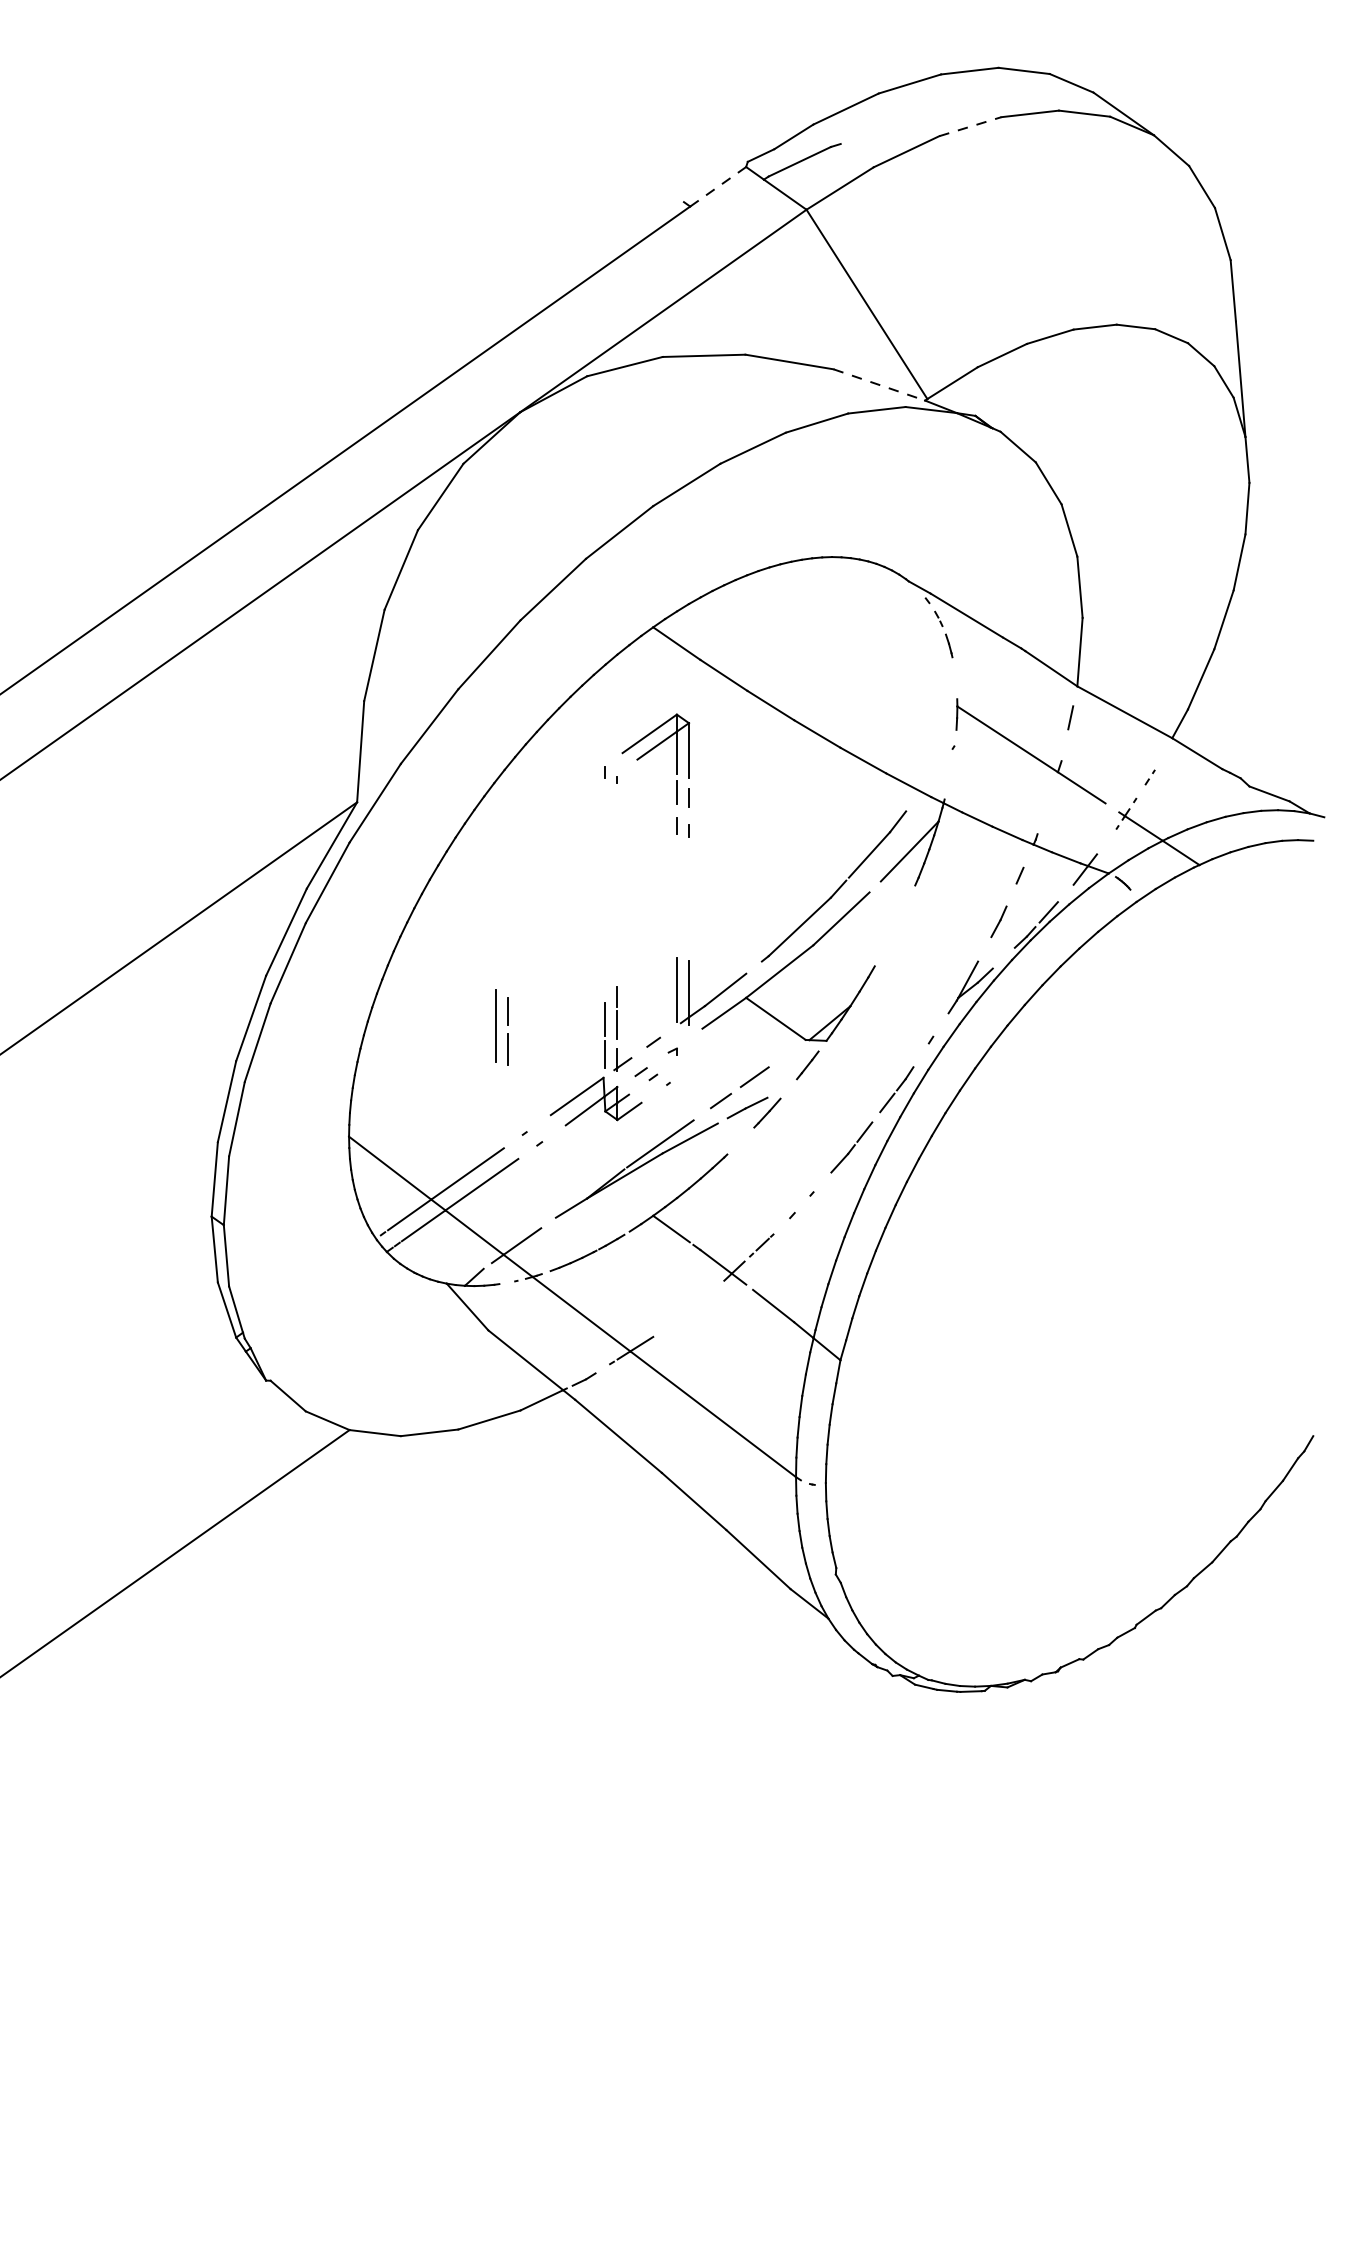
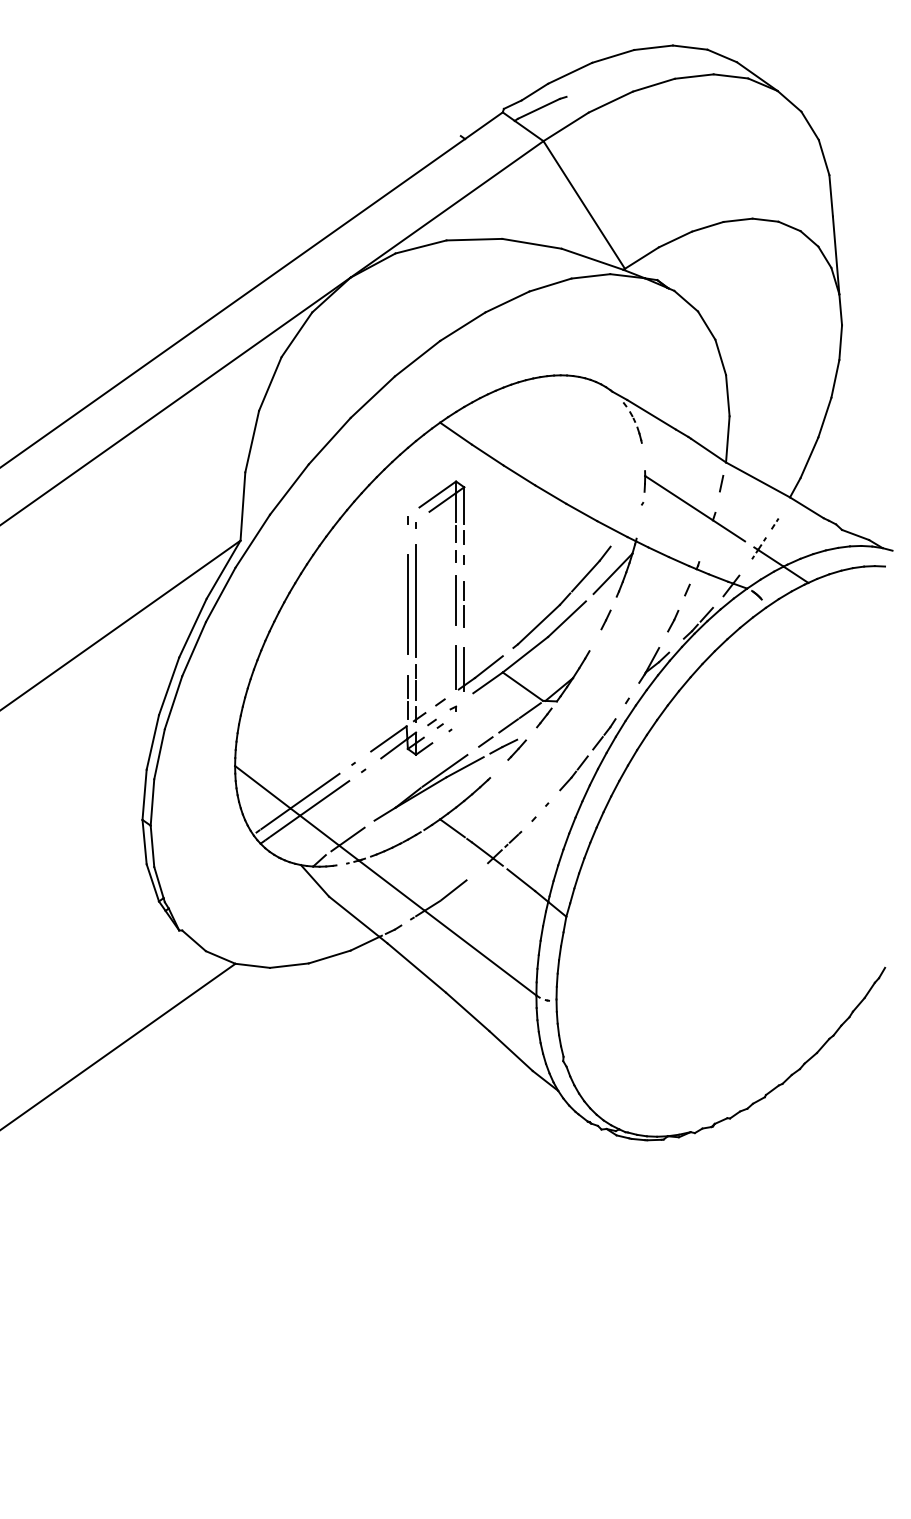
line: (969, 127) -> (653, 85), dashed -> solid
line: (719, 186) -> (484, 125), dashed -> solid
line: (879, 385) -> (592, 259), dashed -> solid
line: (618, 891) -> (416, 600), added
line: (604, 897) -> (407, 604), added
line: (898, 919) -> (605, 619), added
part: (500, 1027) -> (459, 601), moved
line: (785, 1054) -> (529, 710), added
line: (673, 1319) -> (453, 889), added

